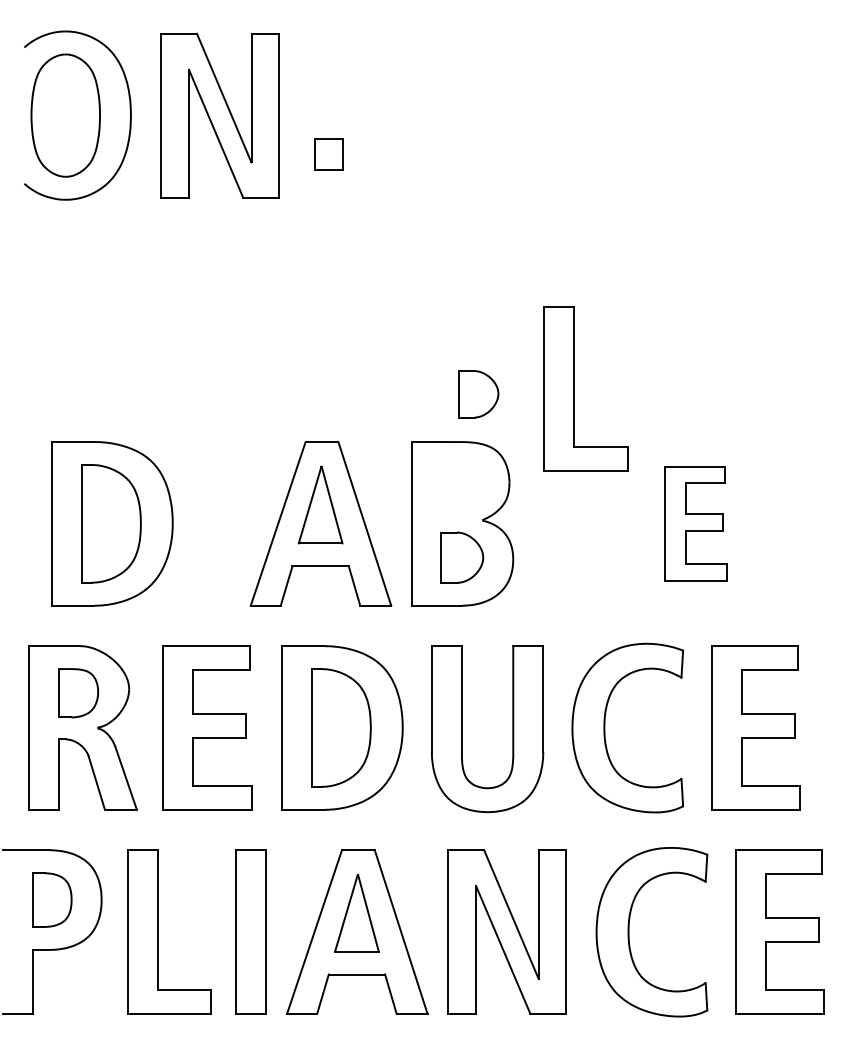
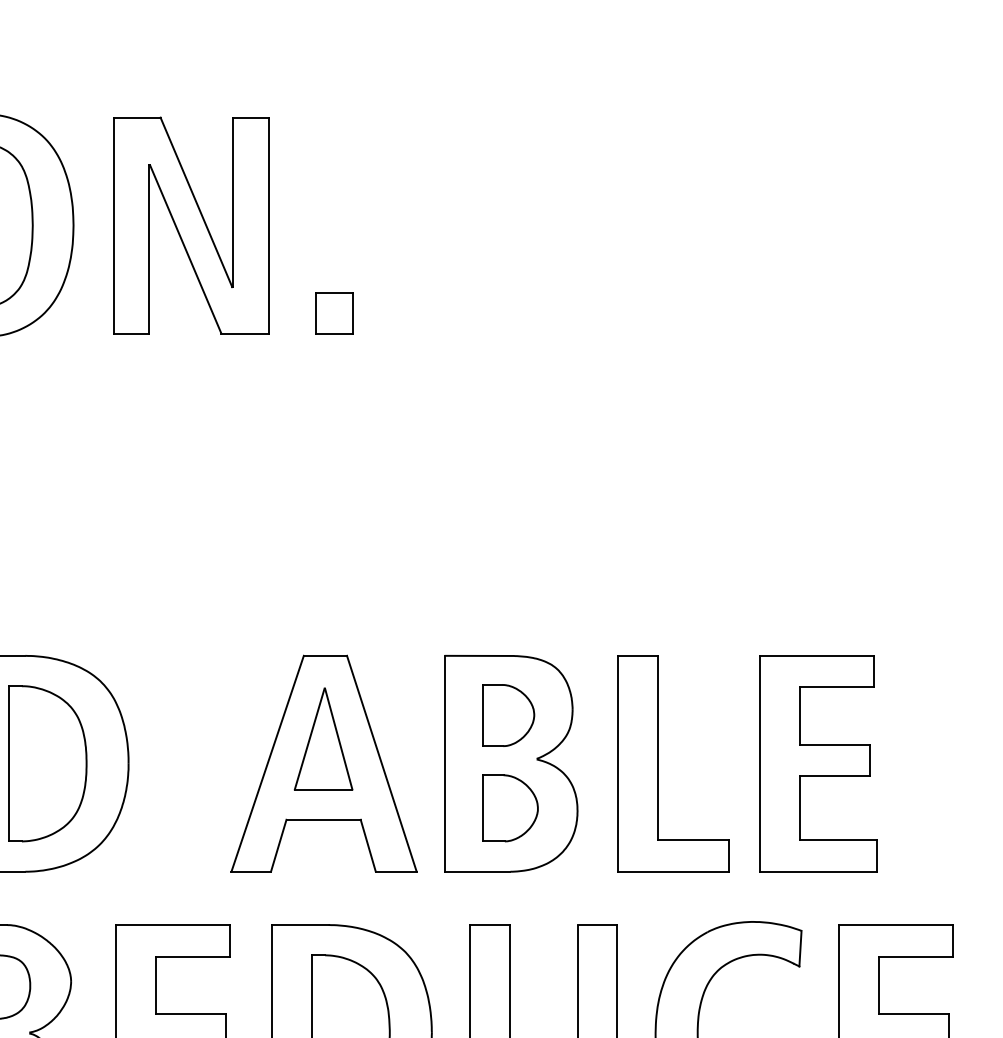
part: (328, 154) -> (333, 313), moved
part: (574, 388) -> (658, 763), moved
part: (478, 394) -> (508, 715), moved
part: (695, 523) -> (817, 763), size x1.43

